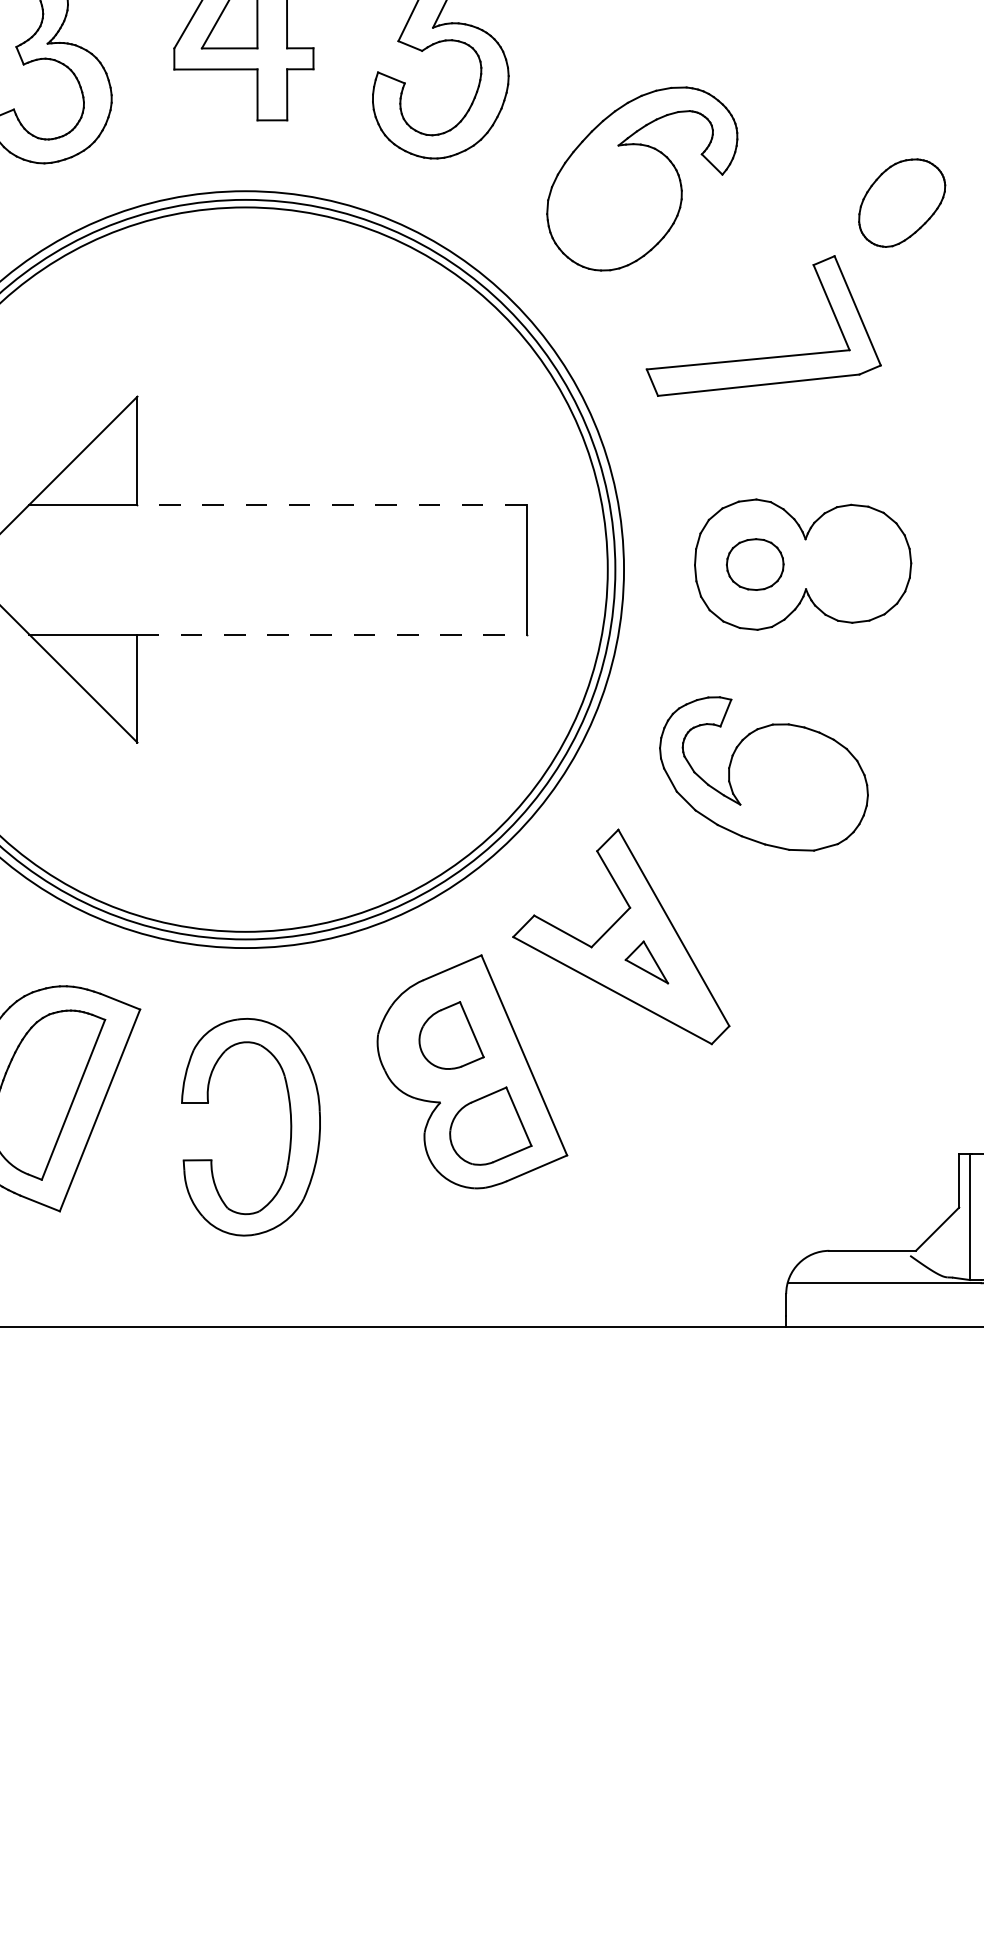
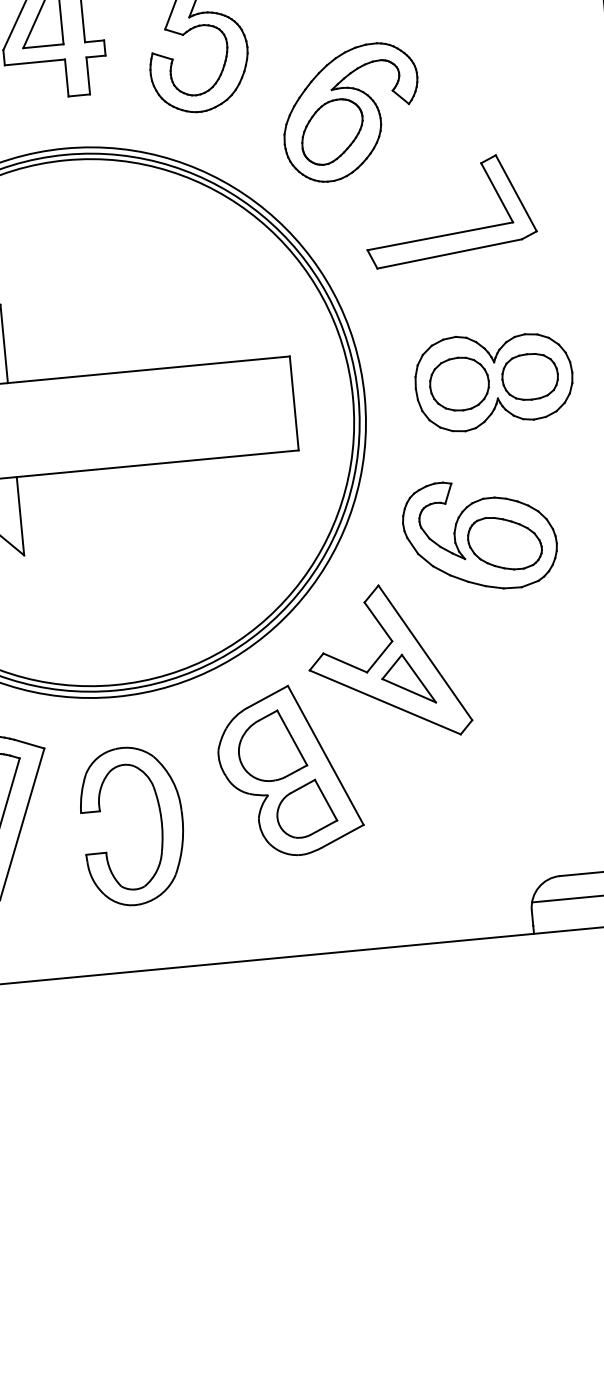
part: (902, 202) -> (332, 131), moved
line: (332, 504) -> (149, 369), dashed -> solid
part: (852, 563) -> (529, 376), added
part: (754, 564) -> (458, 384), size x1.43
line: (332, 634) -> (158, 463), dashed -> solid
part: (796, 788) -> (504, 543), added
part: (646, 962) -> (407, 679), size x1.67
part: (451, 1035) -> (271, 745), size x1.43

